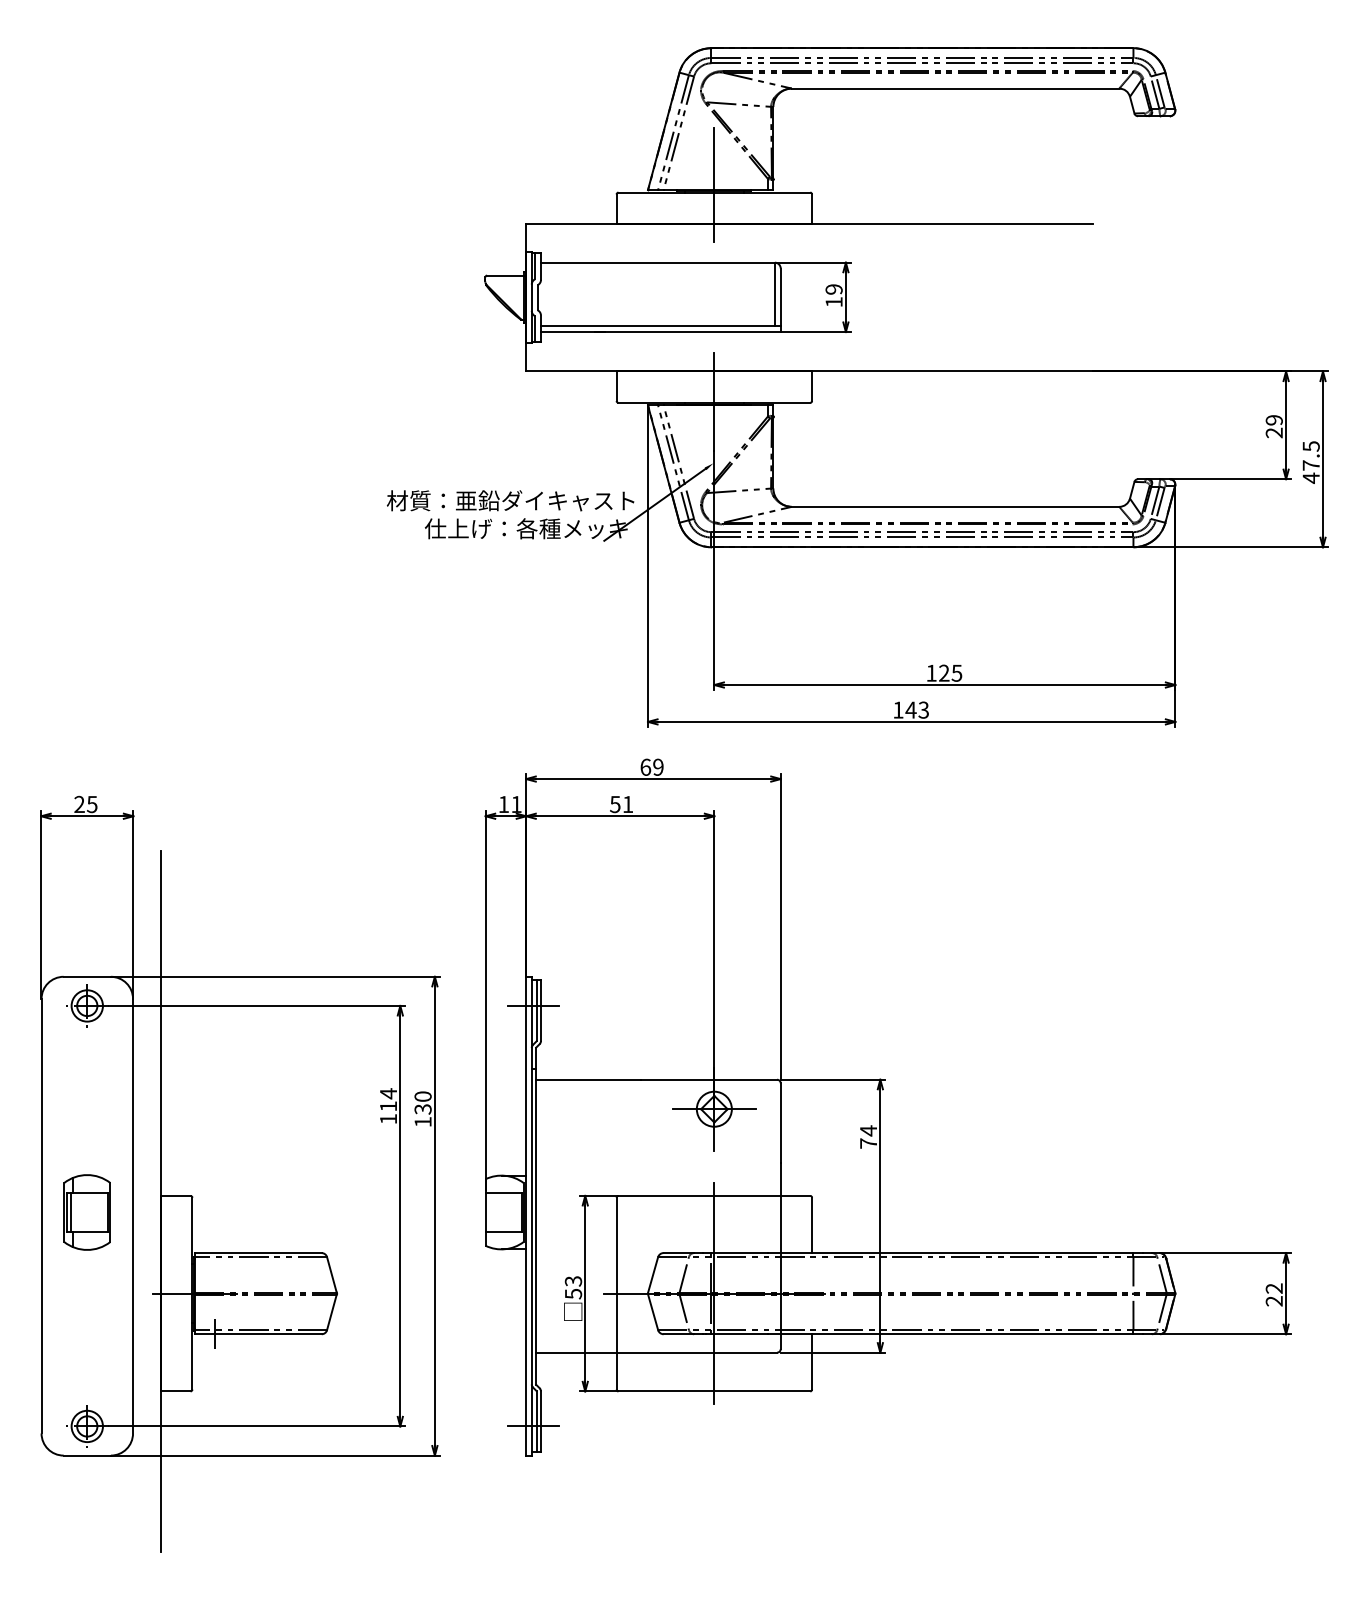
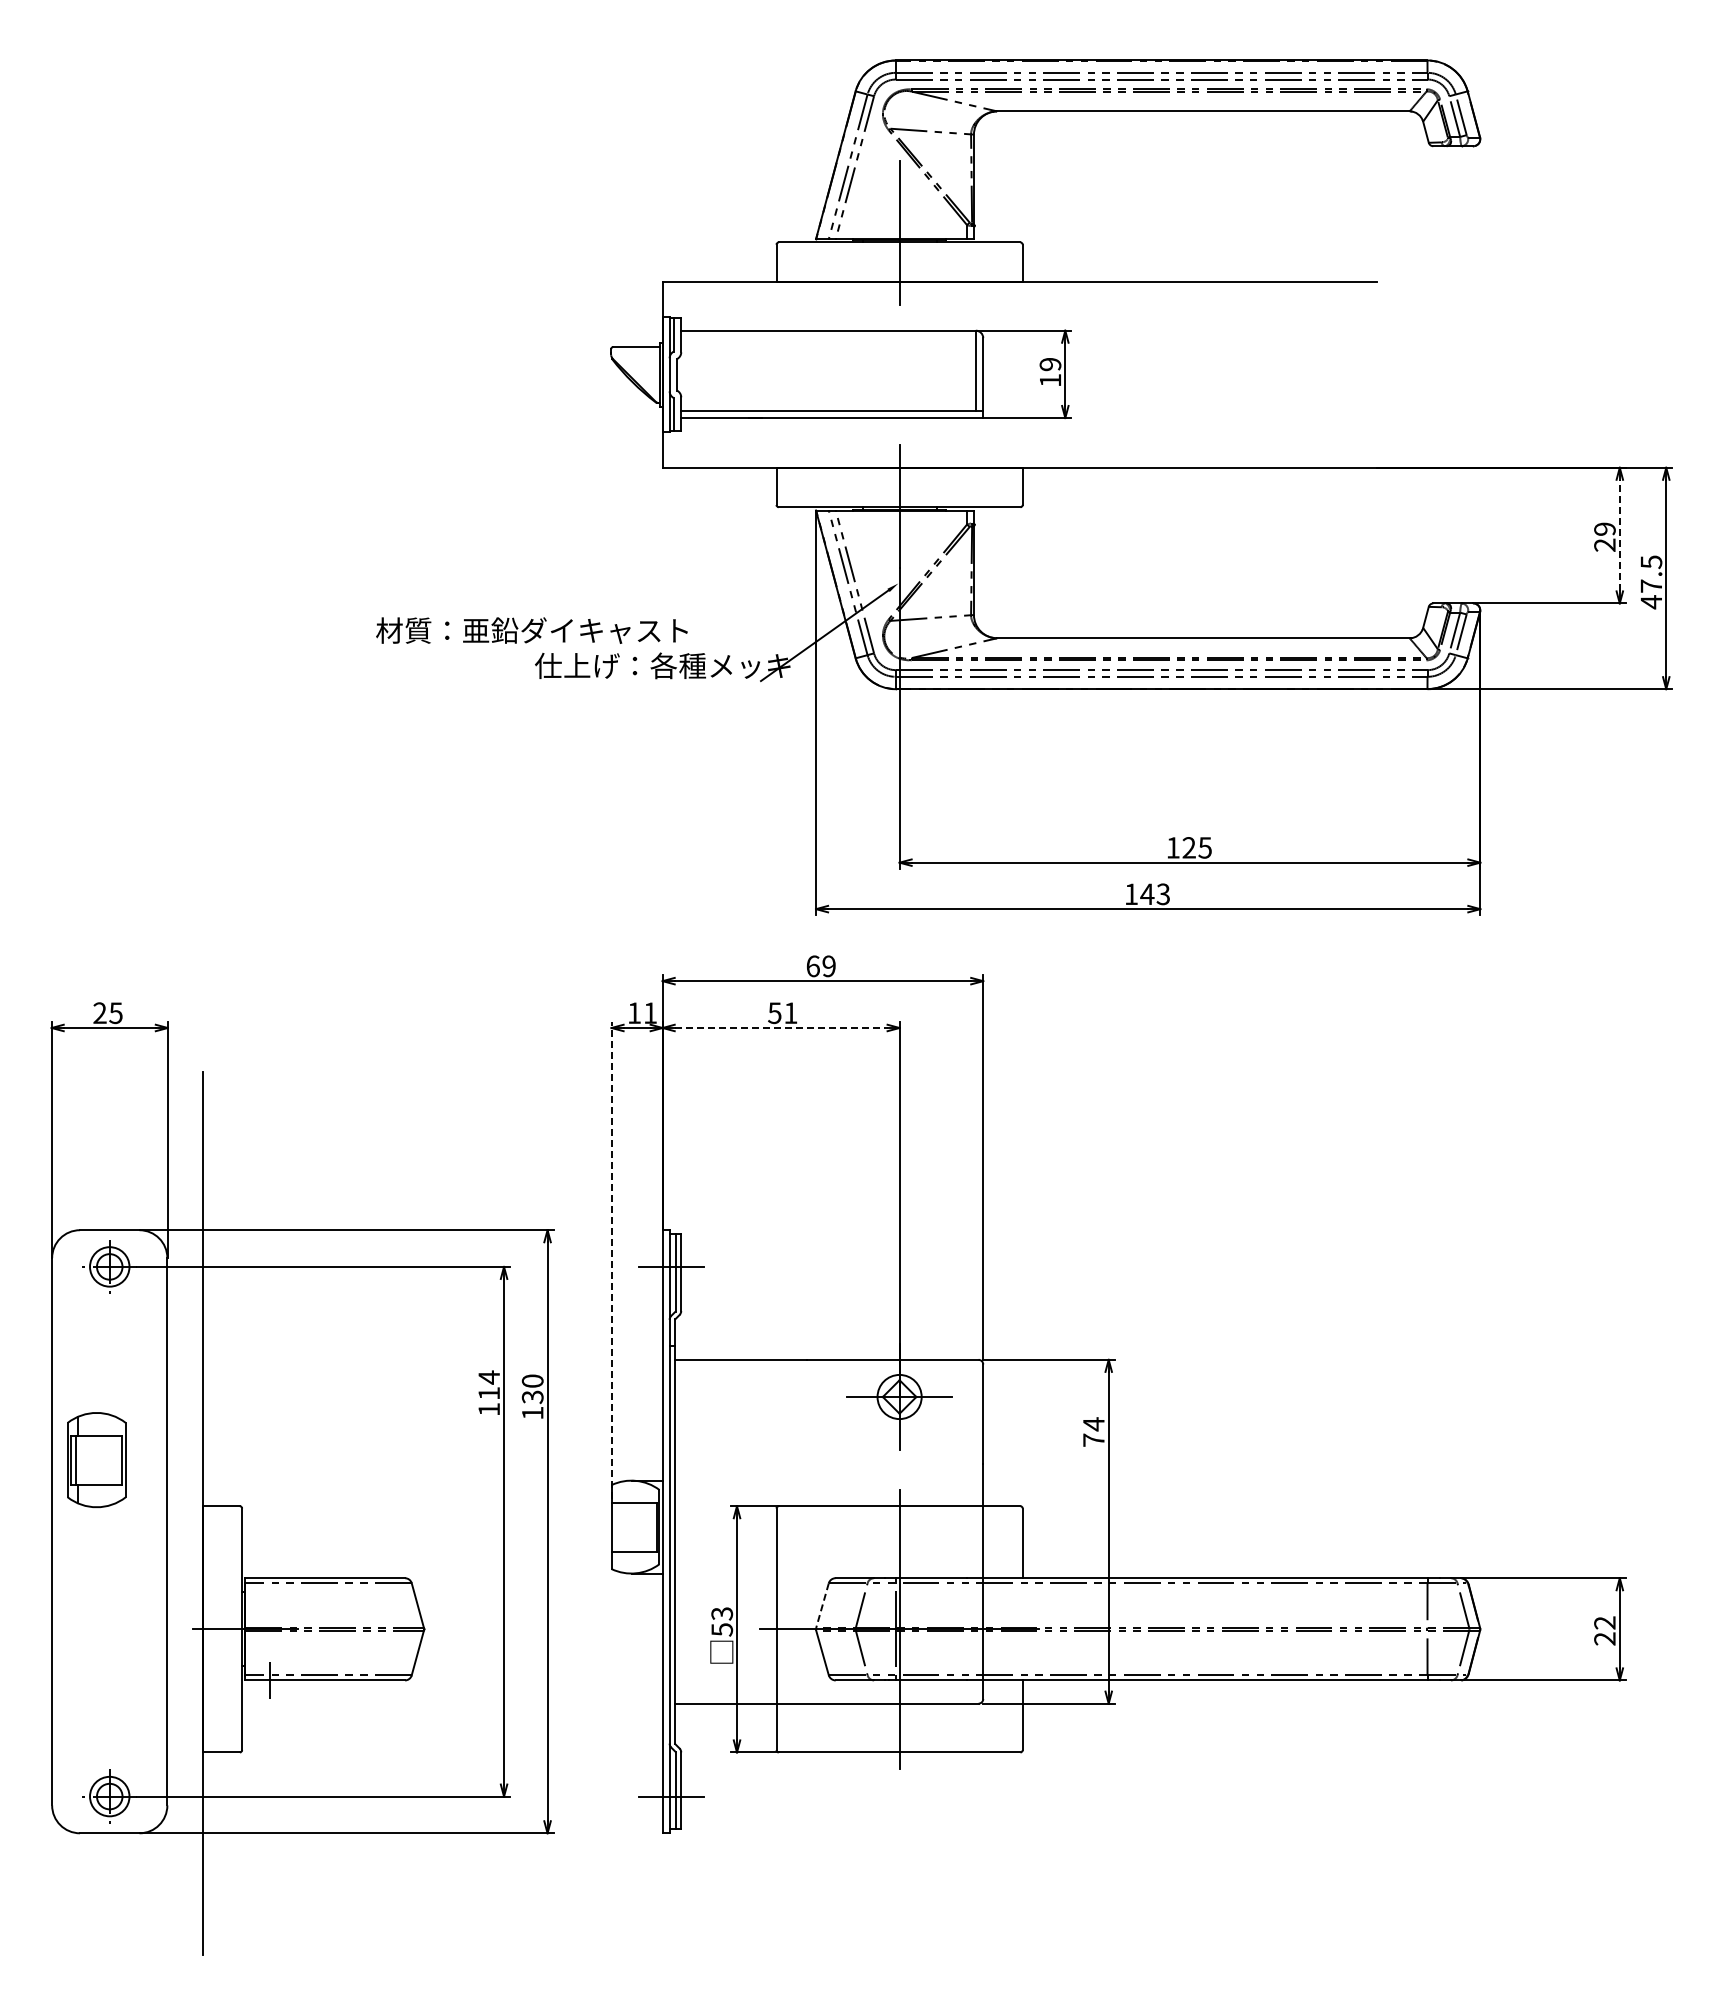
line: (1285, 425) -> (1619, 535), solid -> dashed
text: (510, 500) -> (531, 630), moved
line: (620, 816) -> (781, 1028), solid -> dashed
line: (485, 1000) -> (611, 1260), solid -> dashed
part: (87, 1212) -> (96, 1460), moved
line: (653, 1275) -> (822, 1606), solid -> dashed

